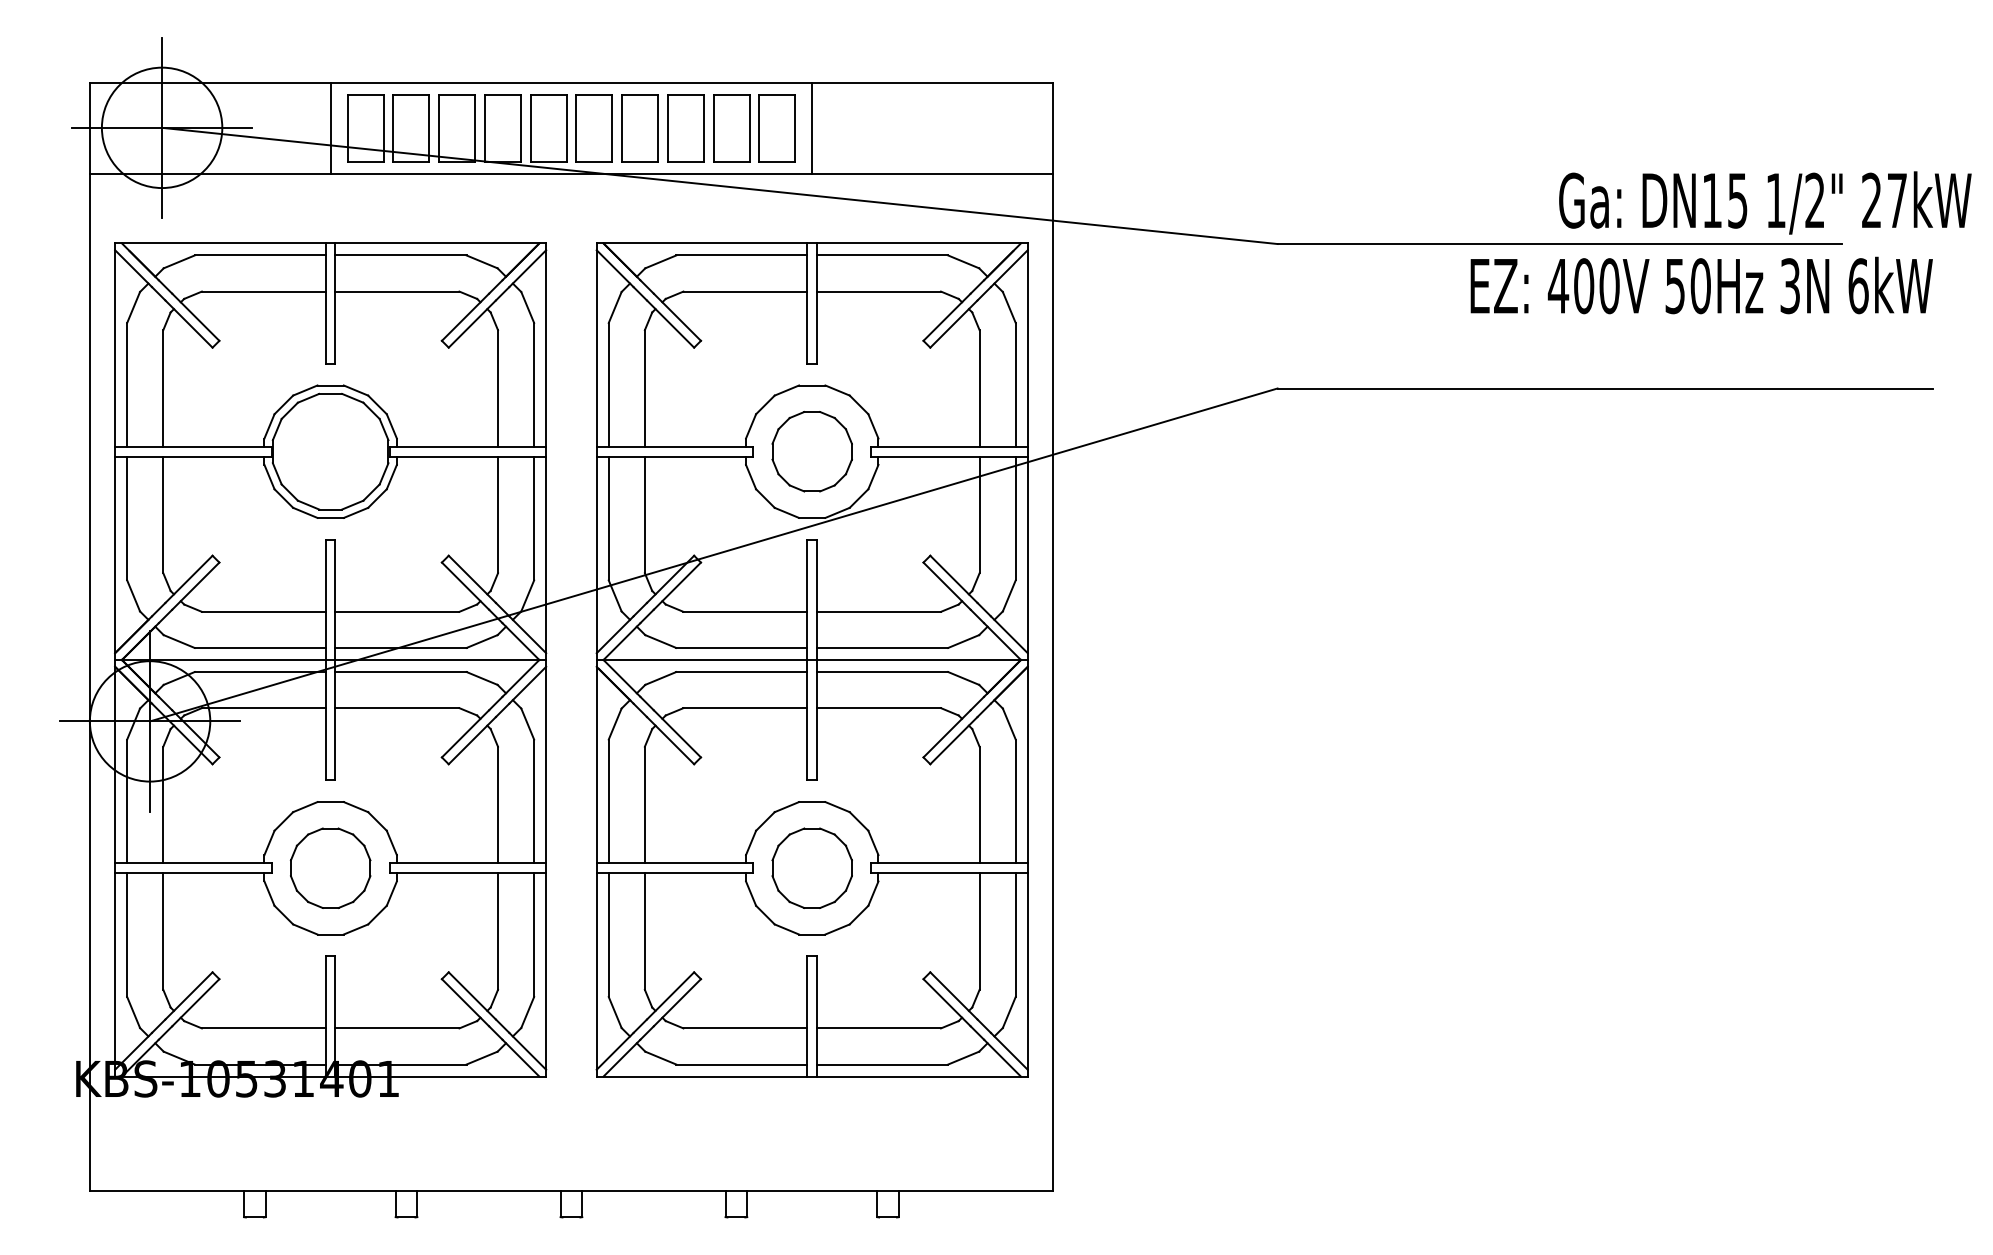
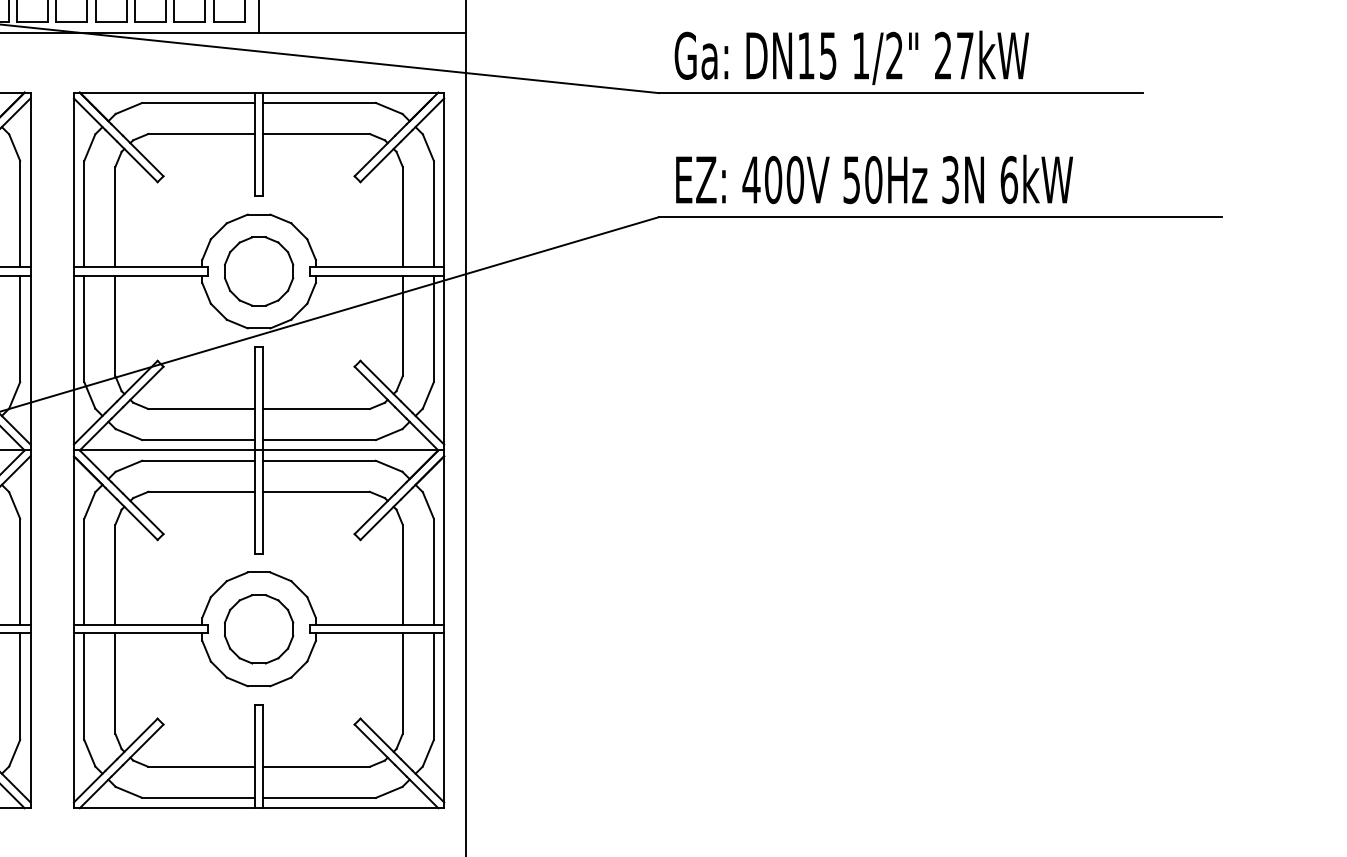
text: (1765, 202) -> (852, 57), moved
text: (1701, 285) -> (874, 179), moved

